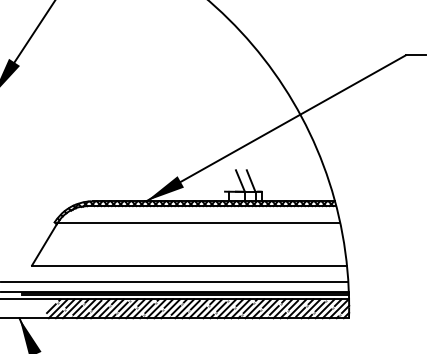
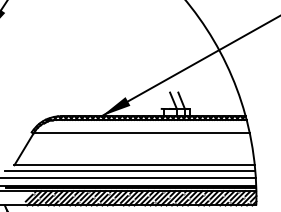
line: (183, 272) -> (130, 170), added

